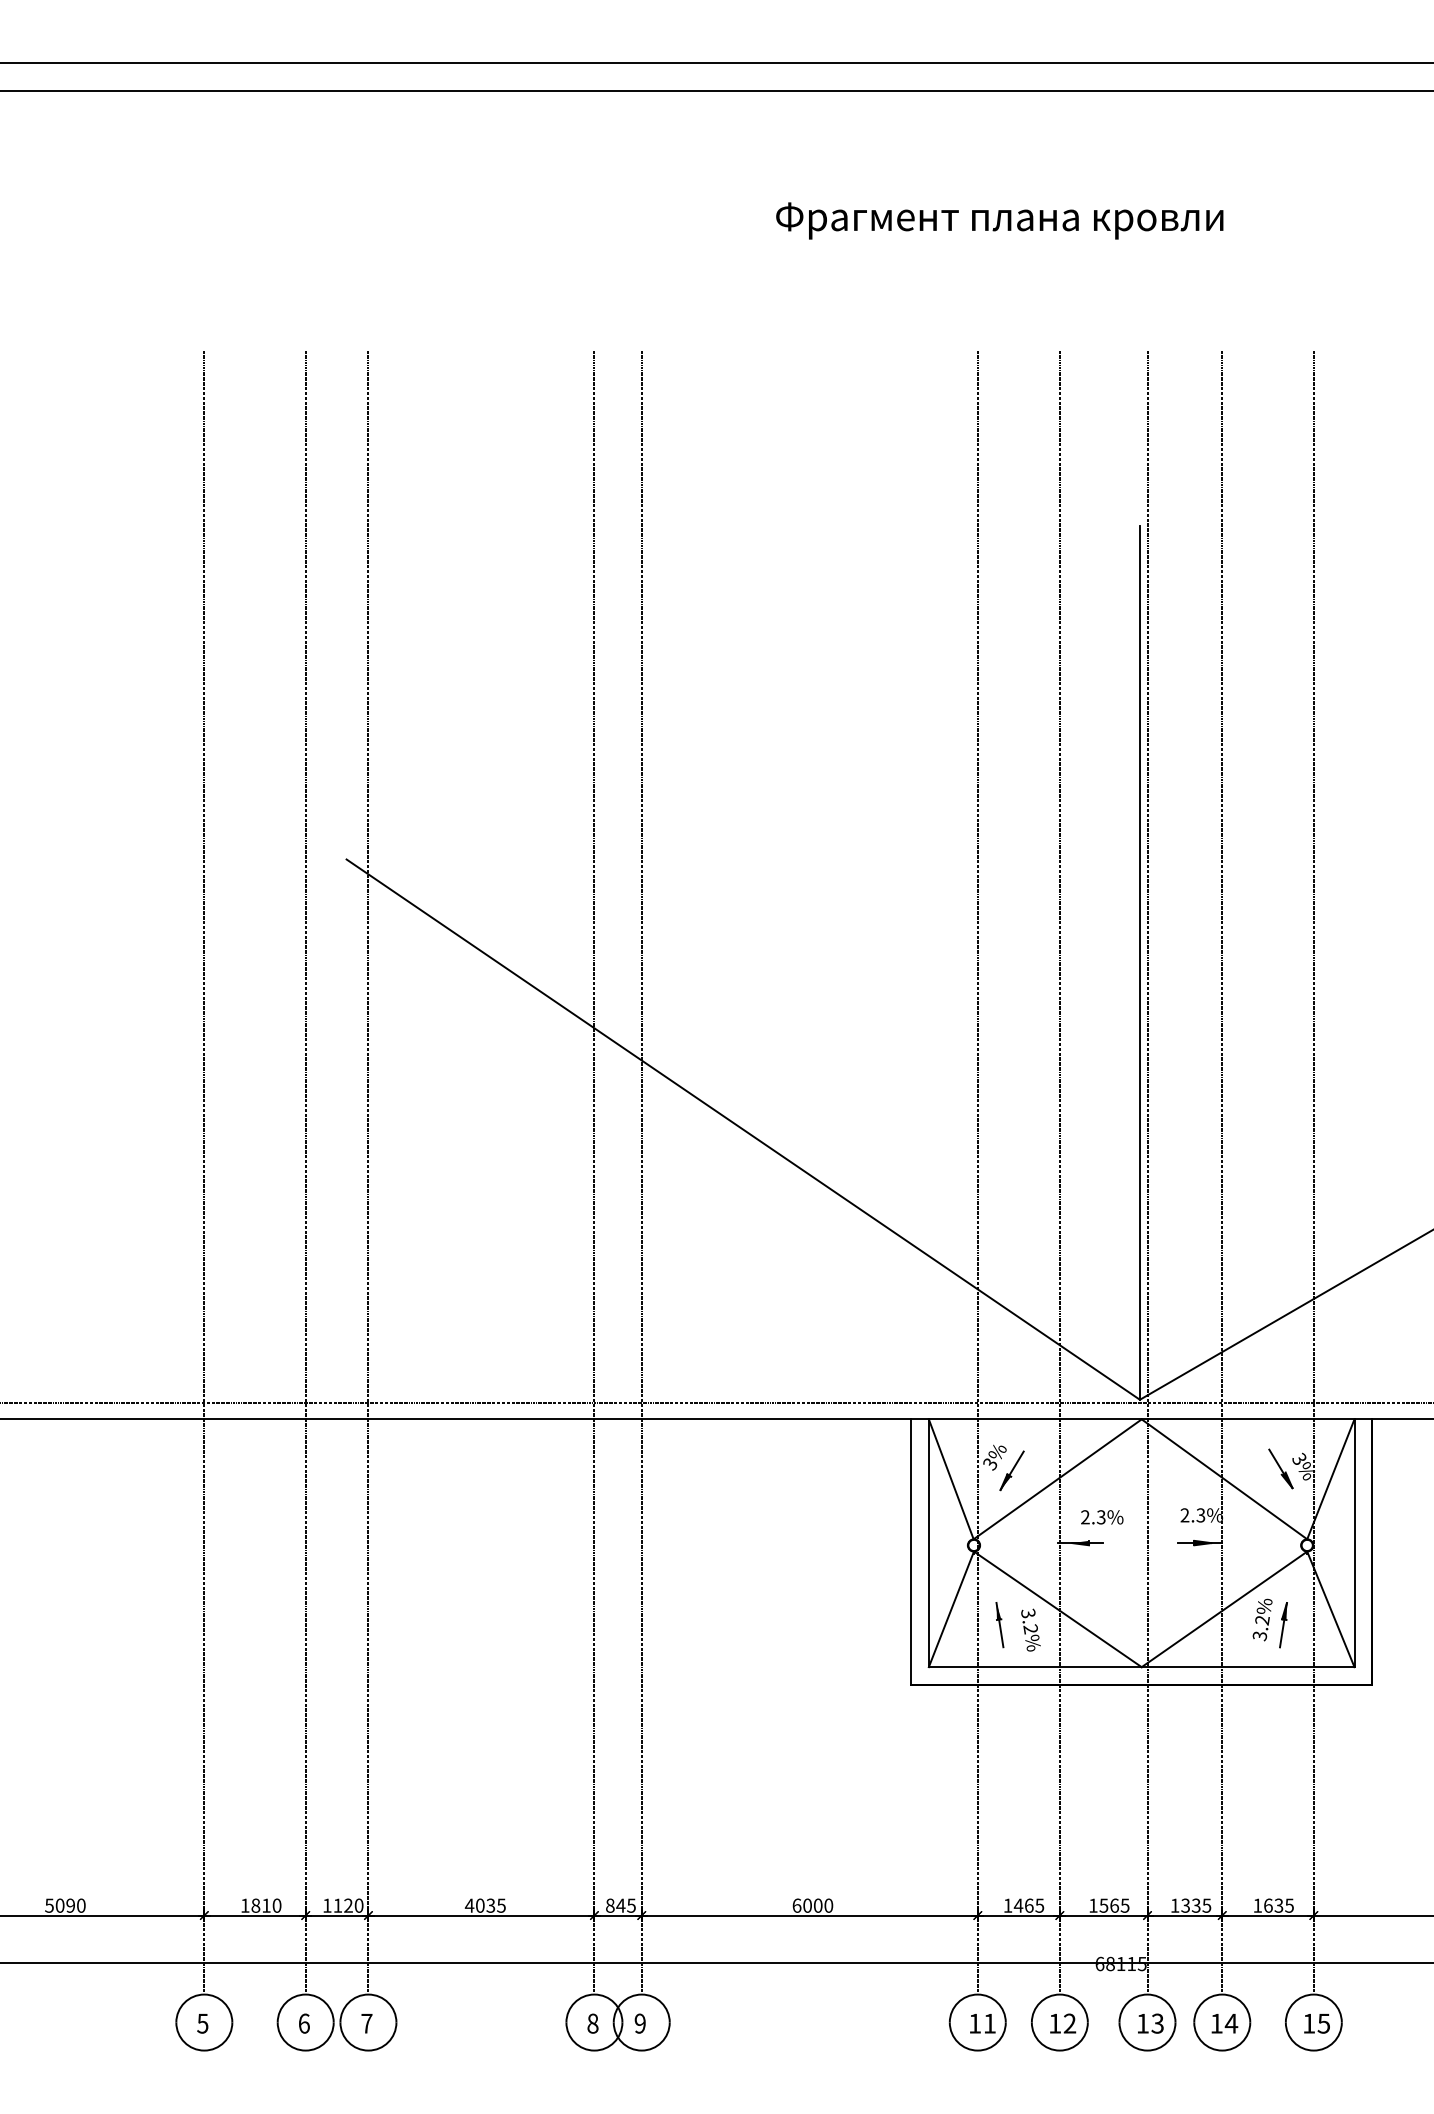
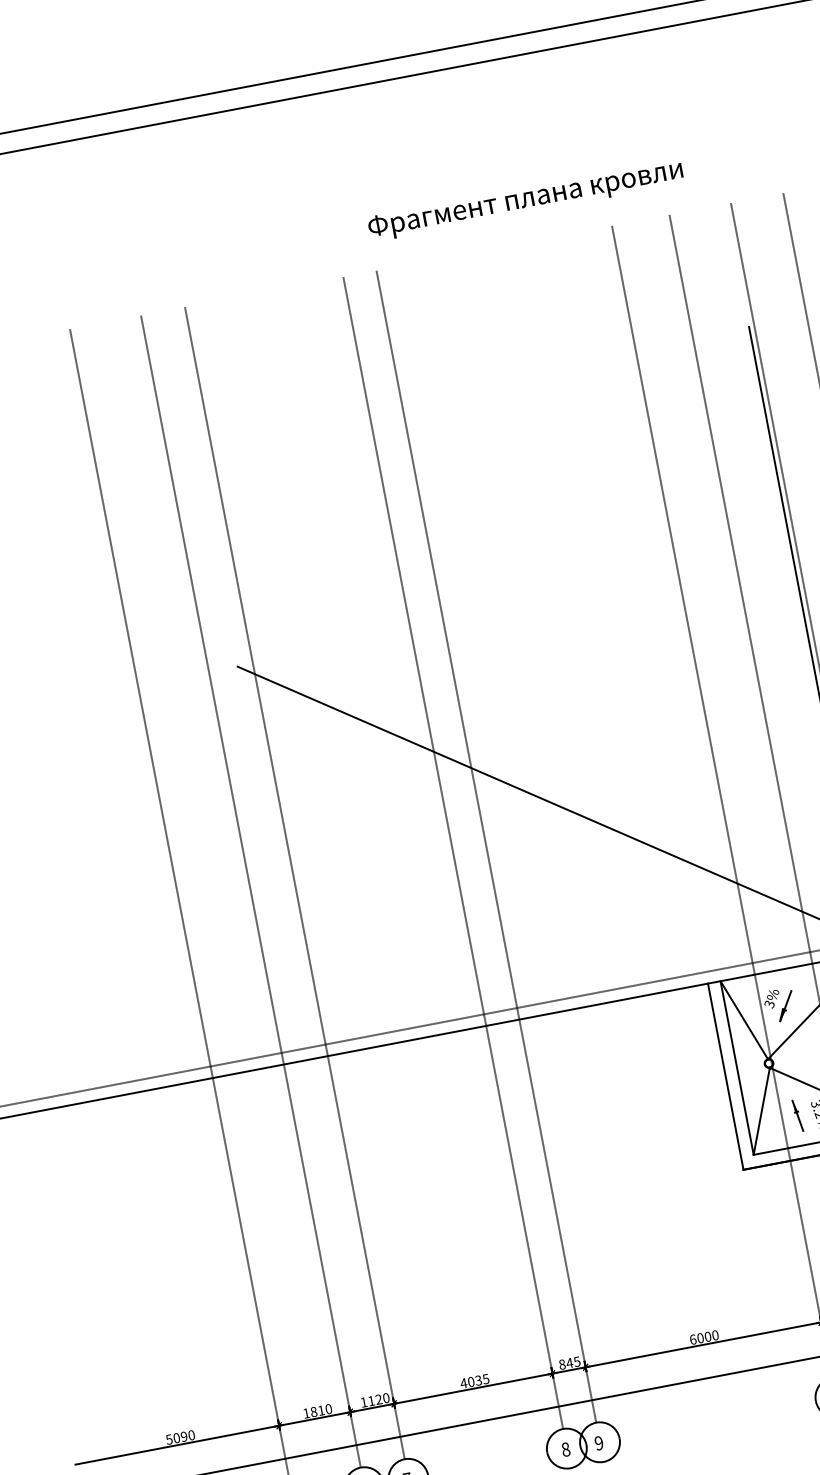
text: (999, 220) -> (525, 200), moved

